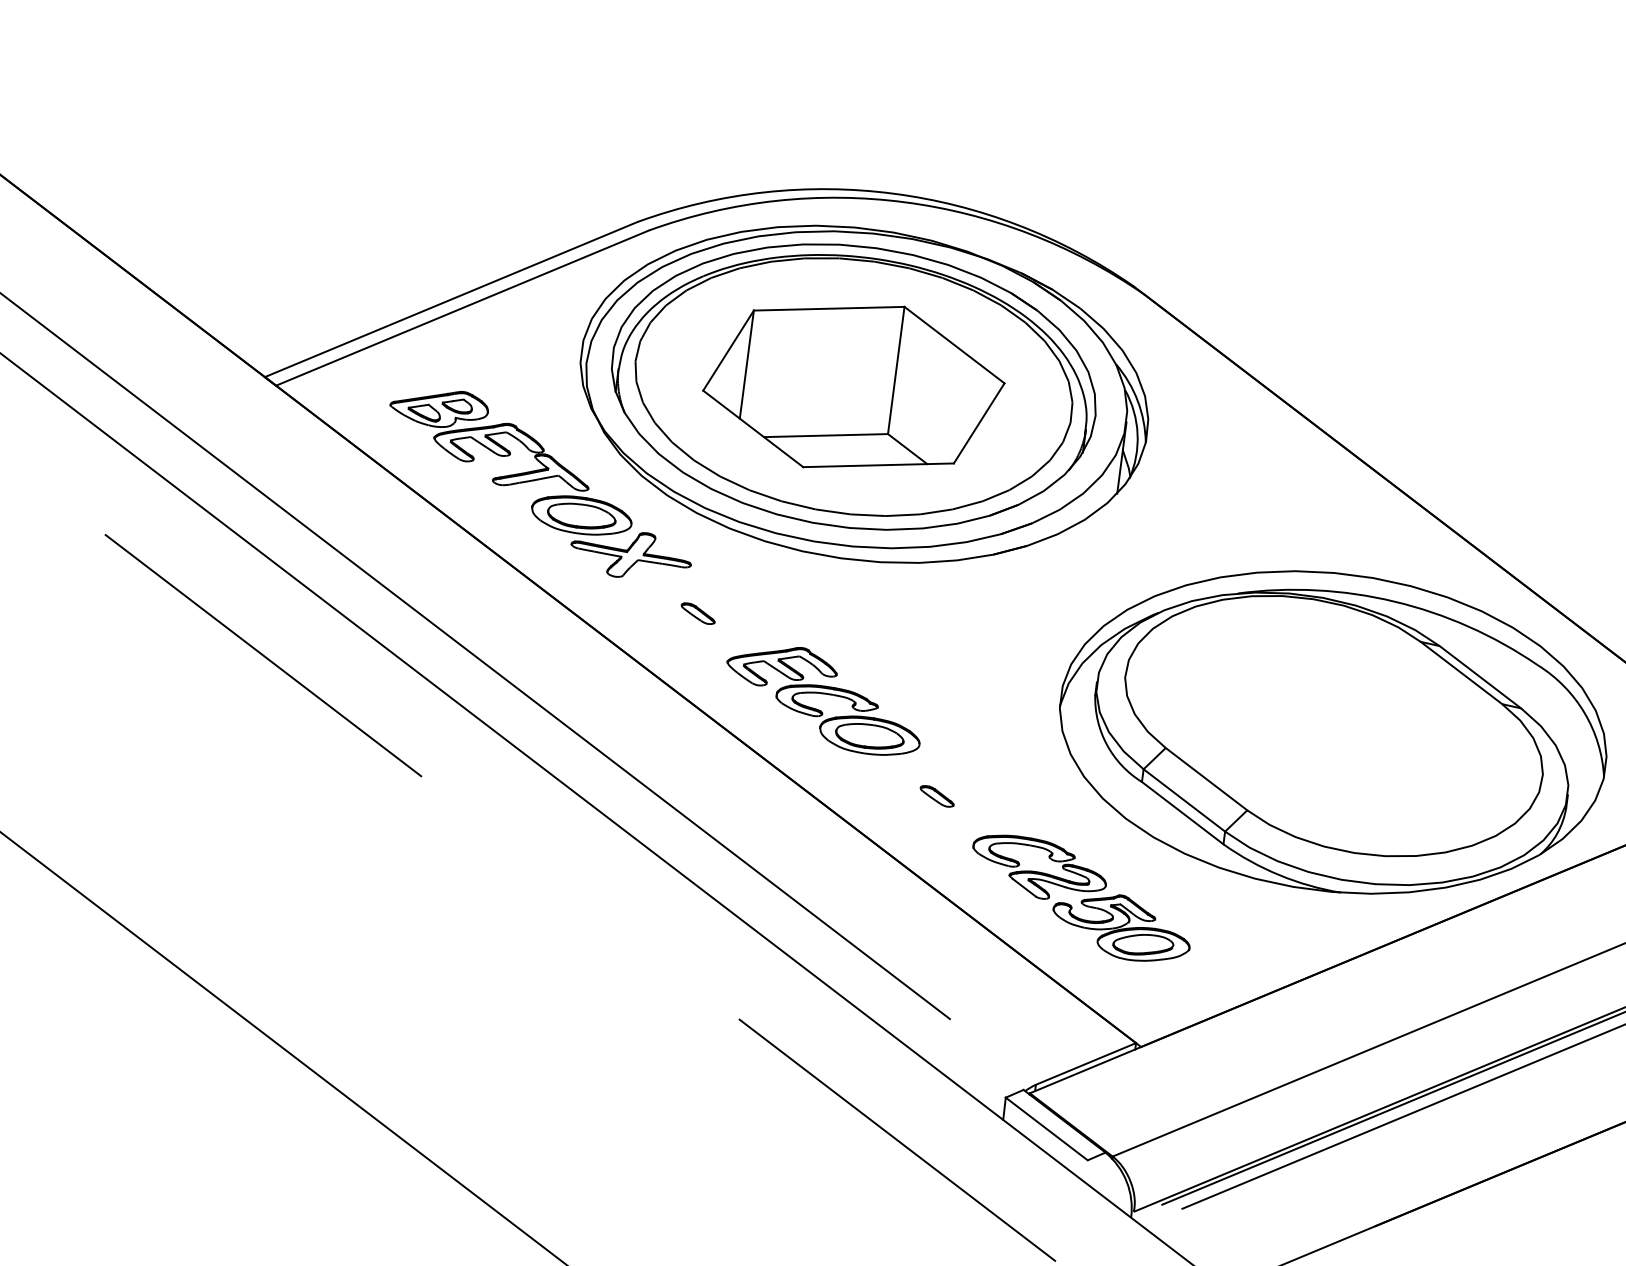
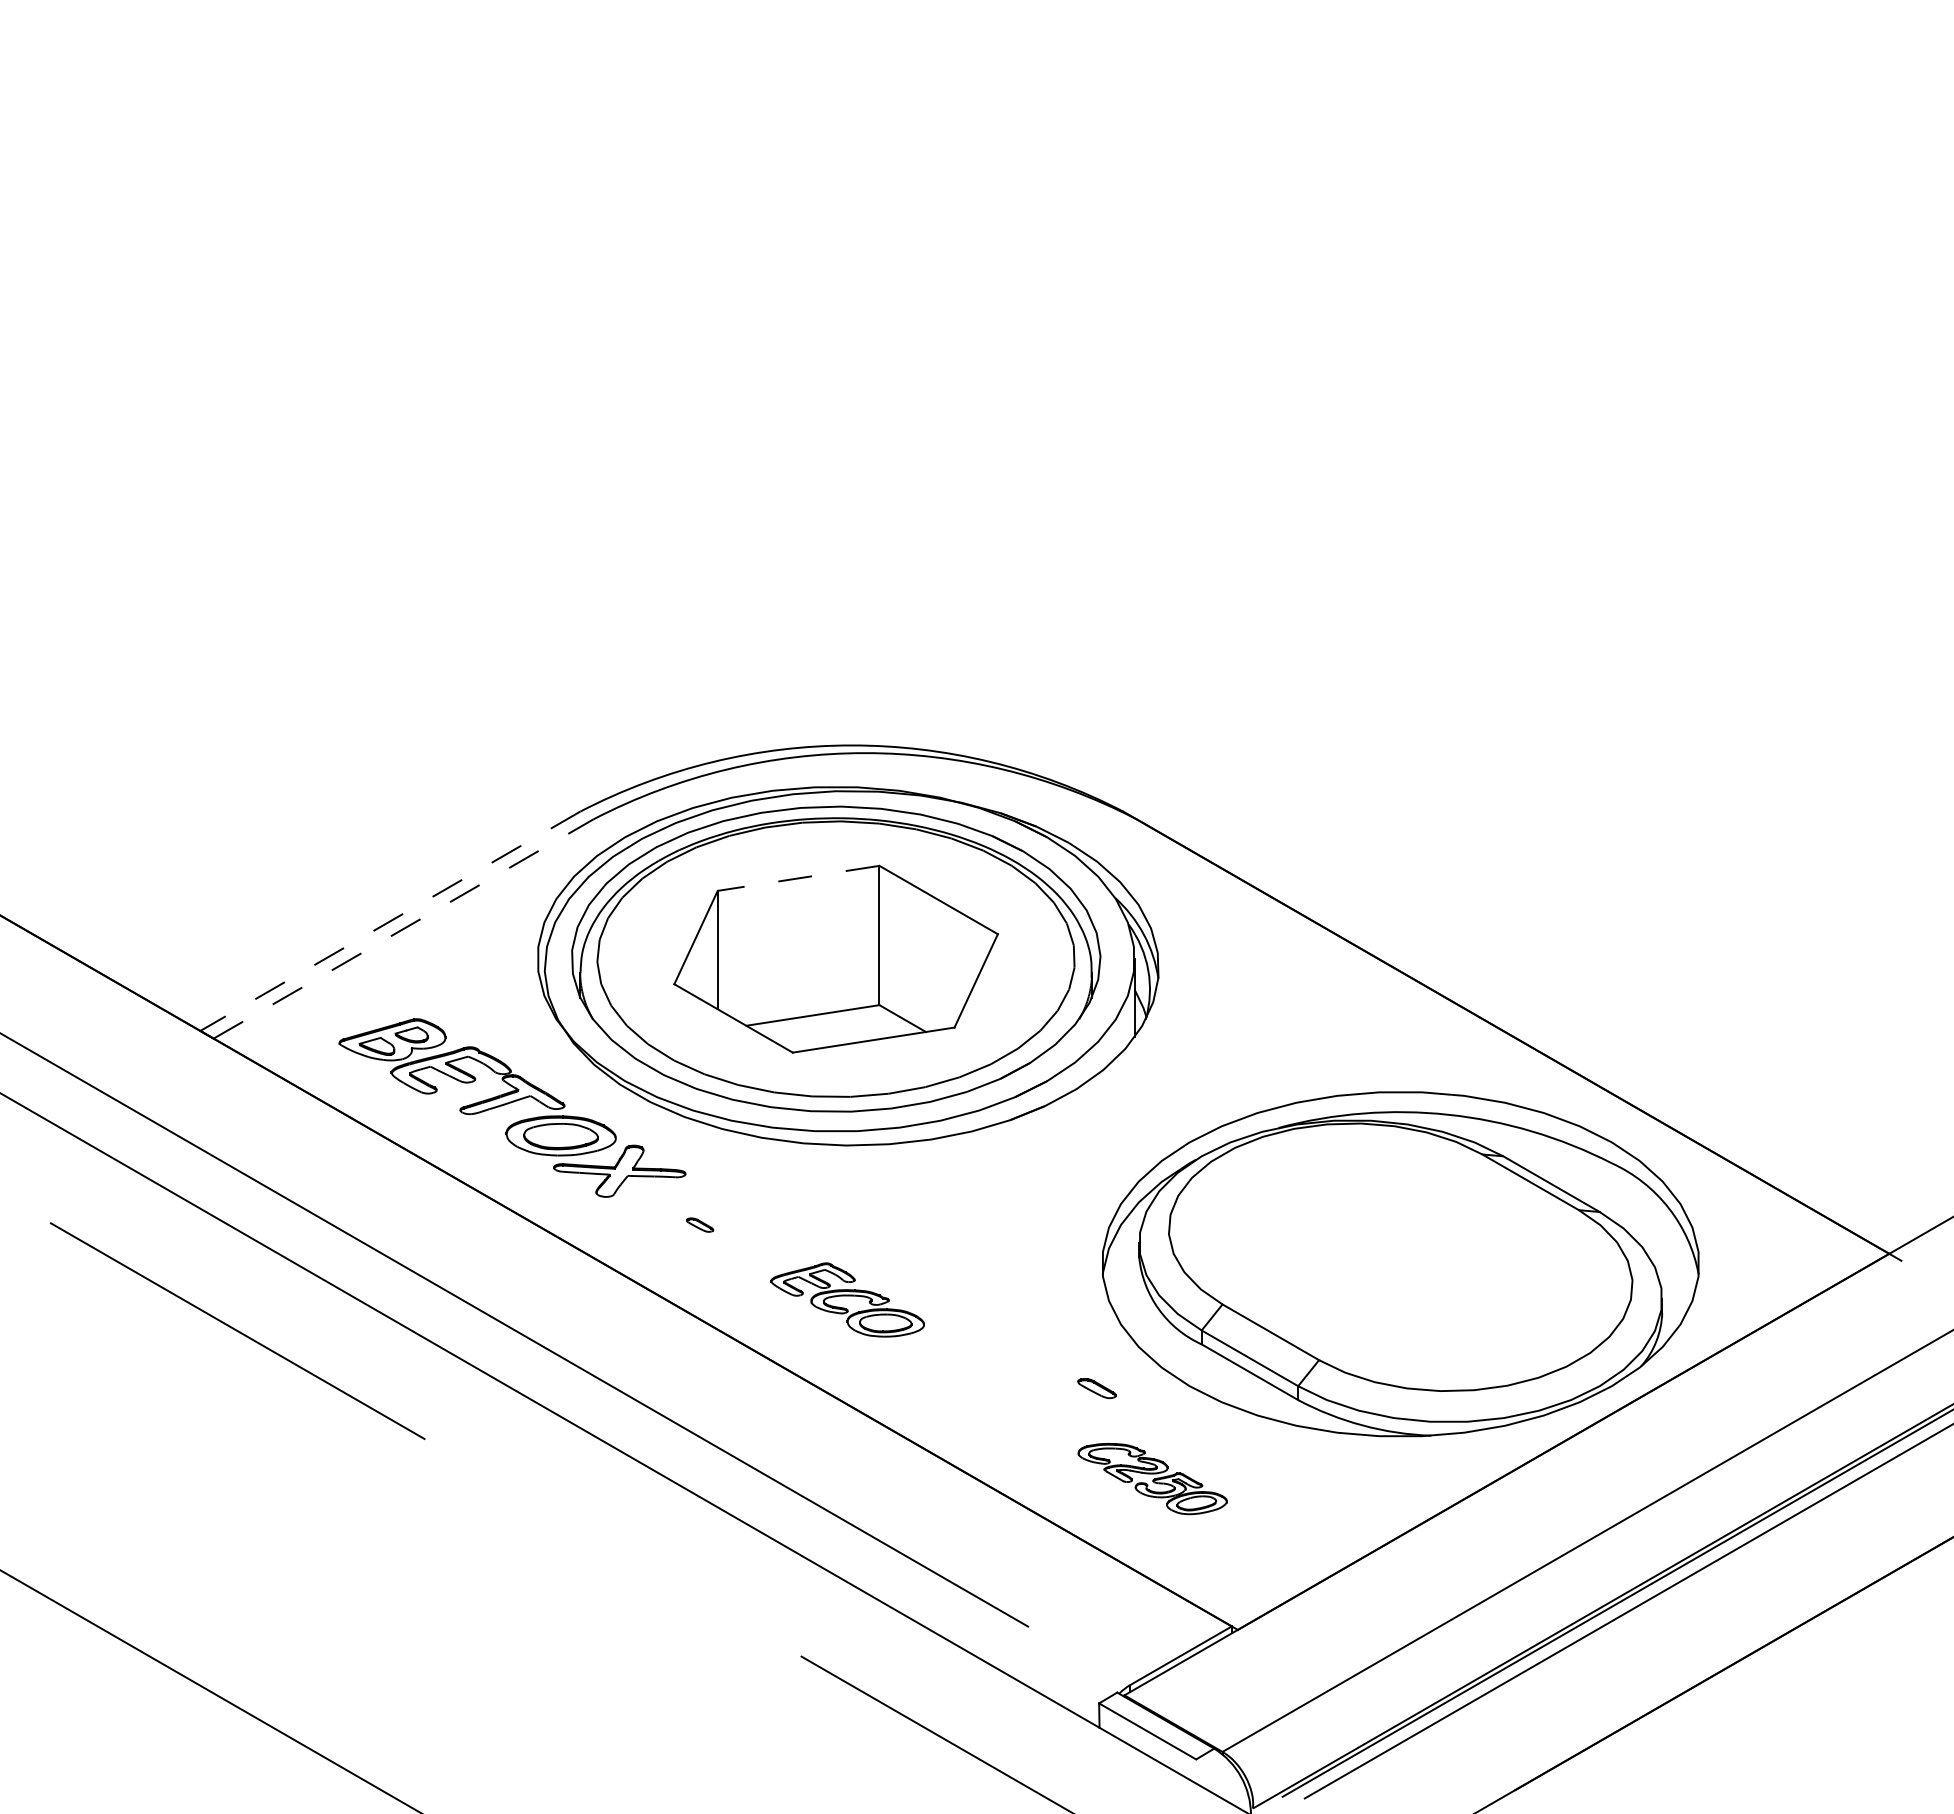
line: (450, 299) -> (389, 921), solid -> dashed
line: (463, 307) -> (404, 928), solid -> dashed
line: (829, 308) -> (798, 878), solid -> dashed
part: (697, 613) -> (699, 1224), size x0.7
part: (823, 699) -> (847, 1299), size x0.7
part: (936, 796) -> (1096, 1388), moved
part: (1081, 898) -> (1152, 1478), size x0.6

